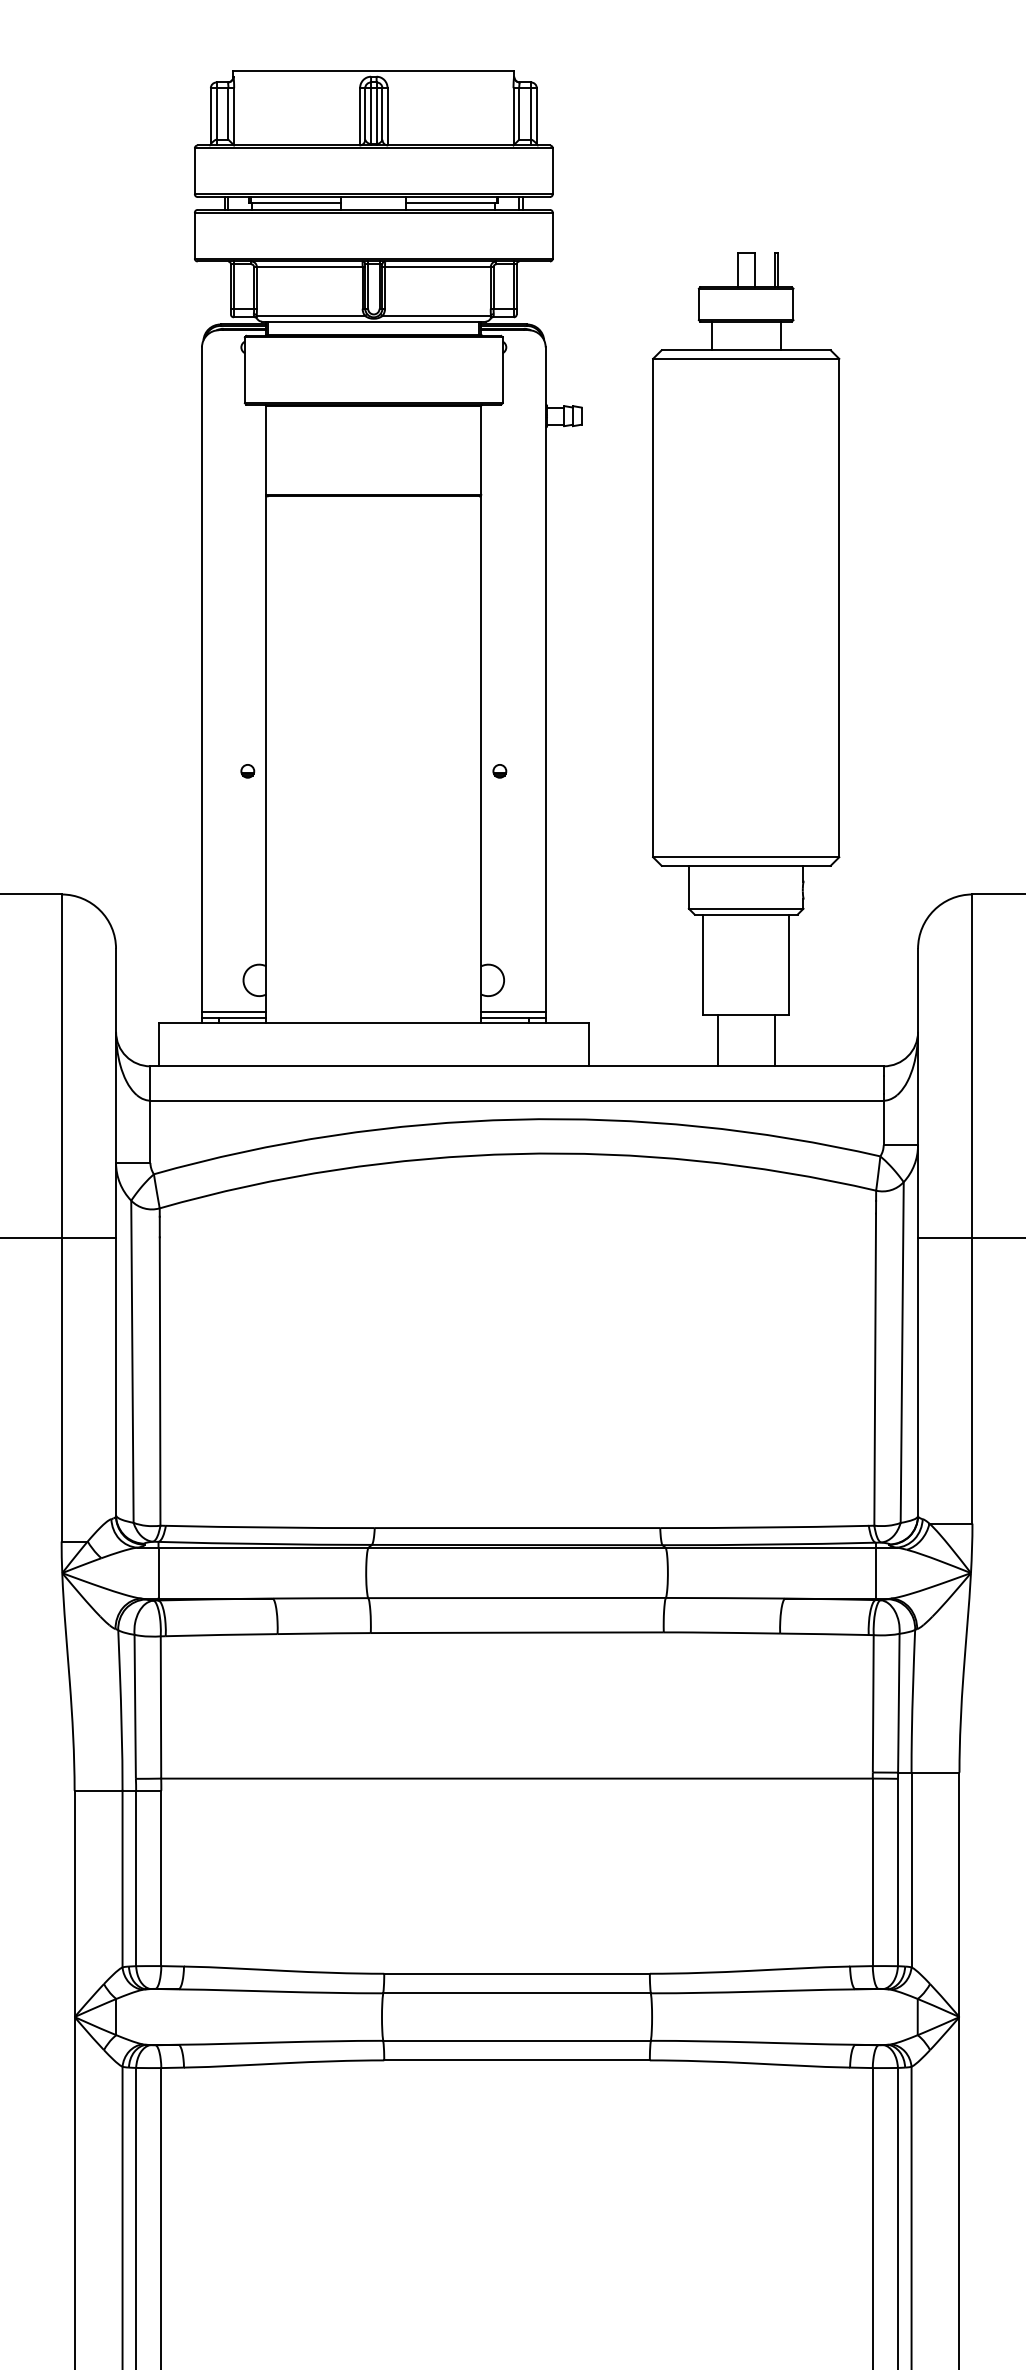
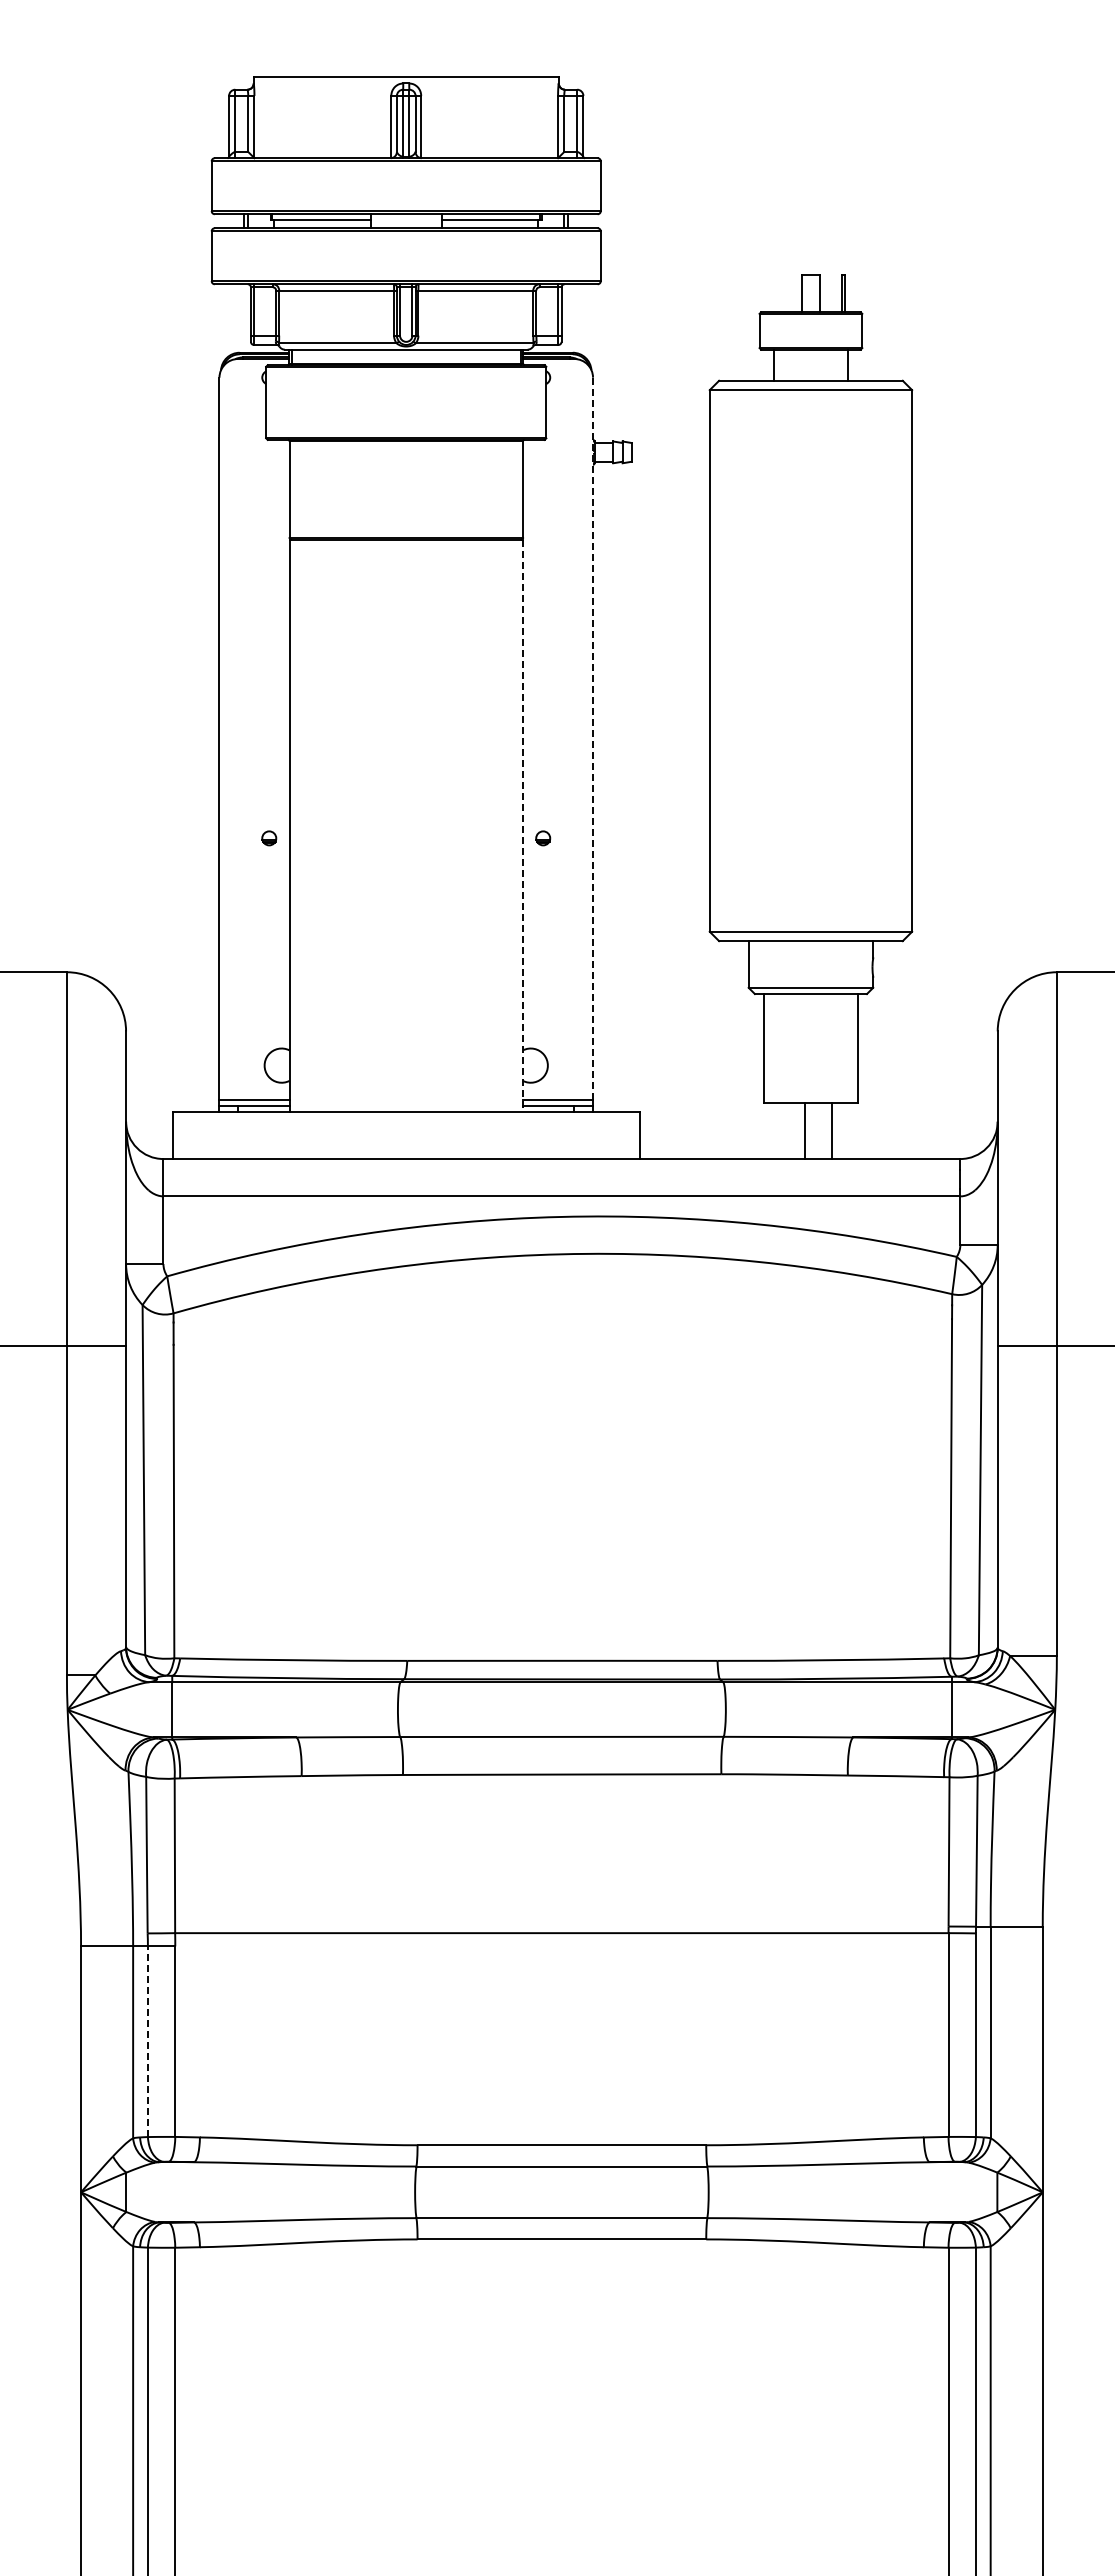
line: (546, 679) -> (593, 738), solid -> dashed
line: (480, 760) -> (522, 826), solid -> dashed
line: (717, 1041) -> (831, 1131), moved
line: (775, 1041) -> (805, 1131), moved
line: (135, 1878) -> (147, 2041), solid -> dashed

